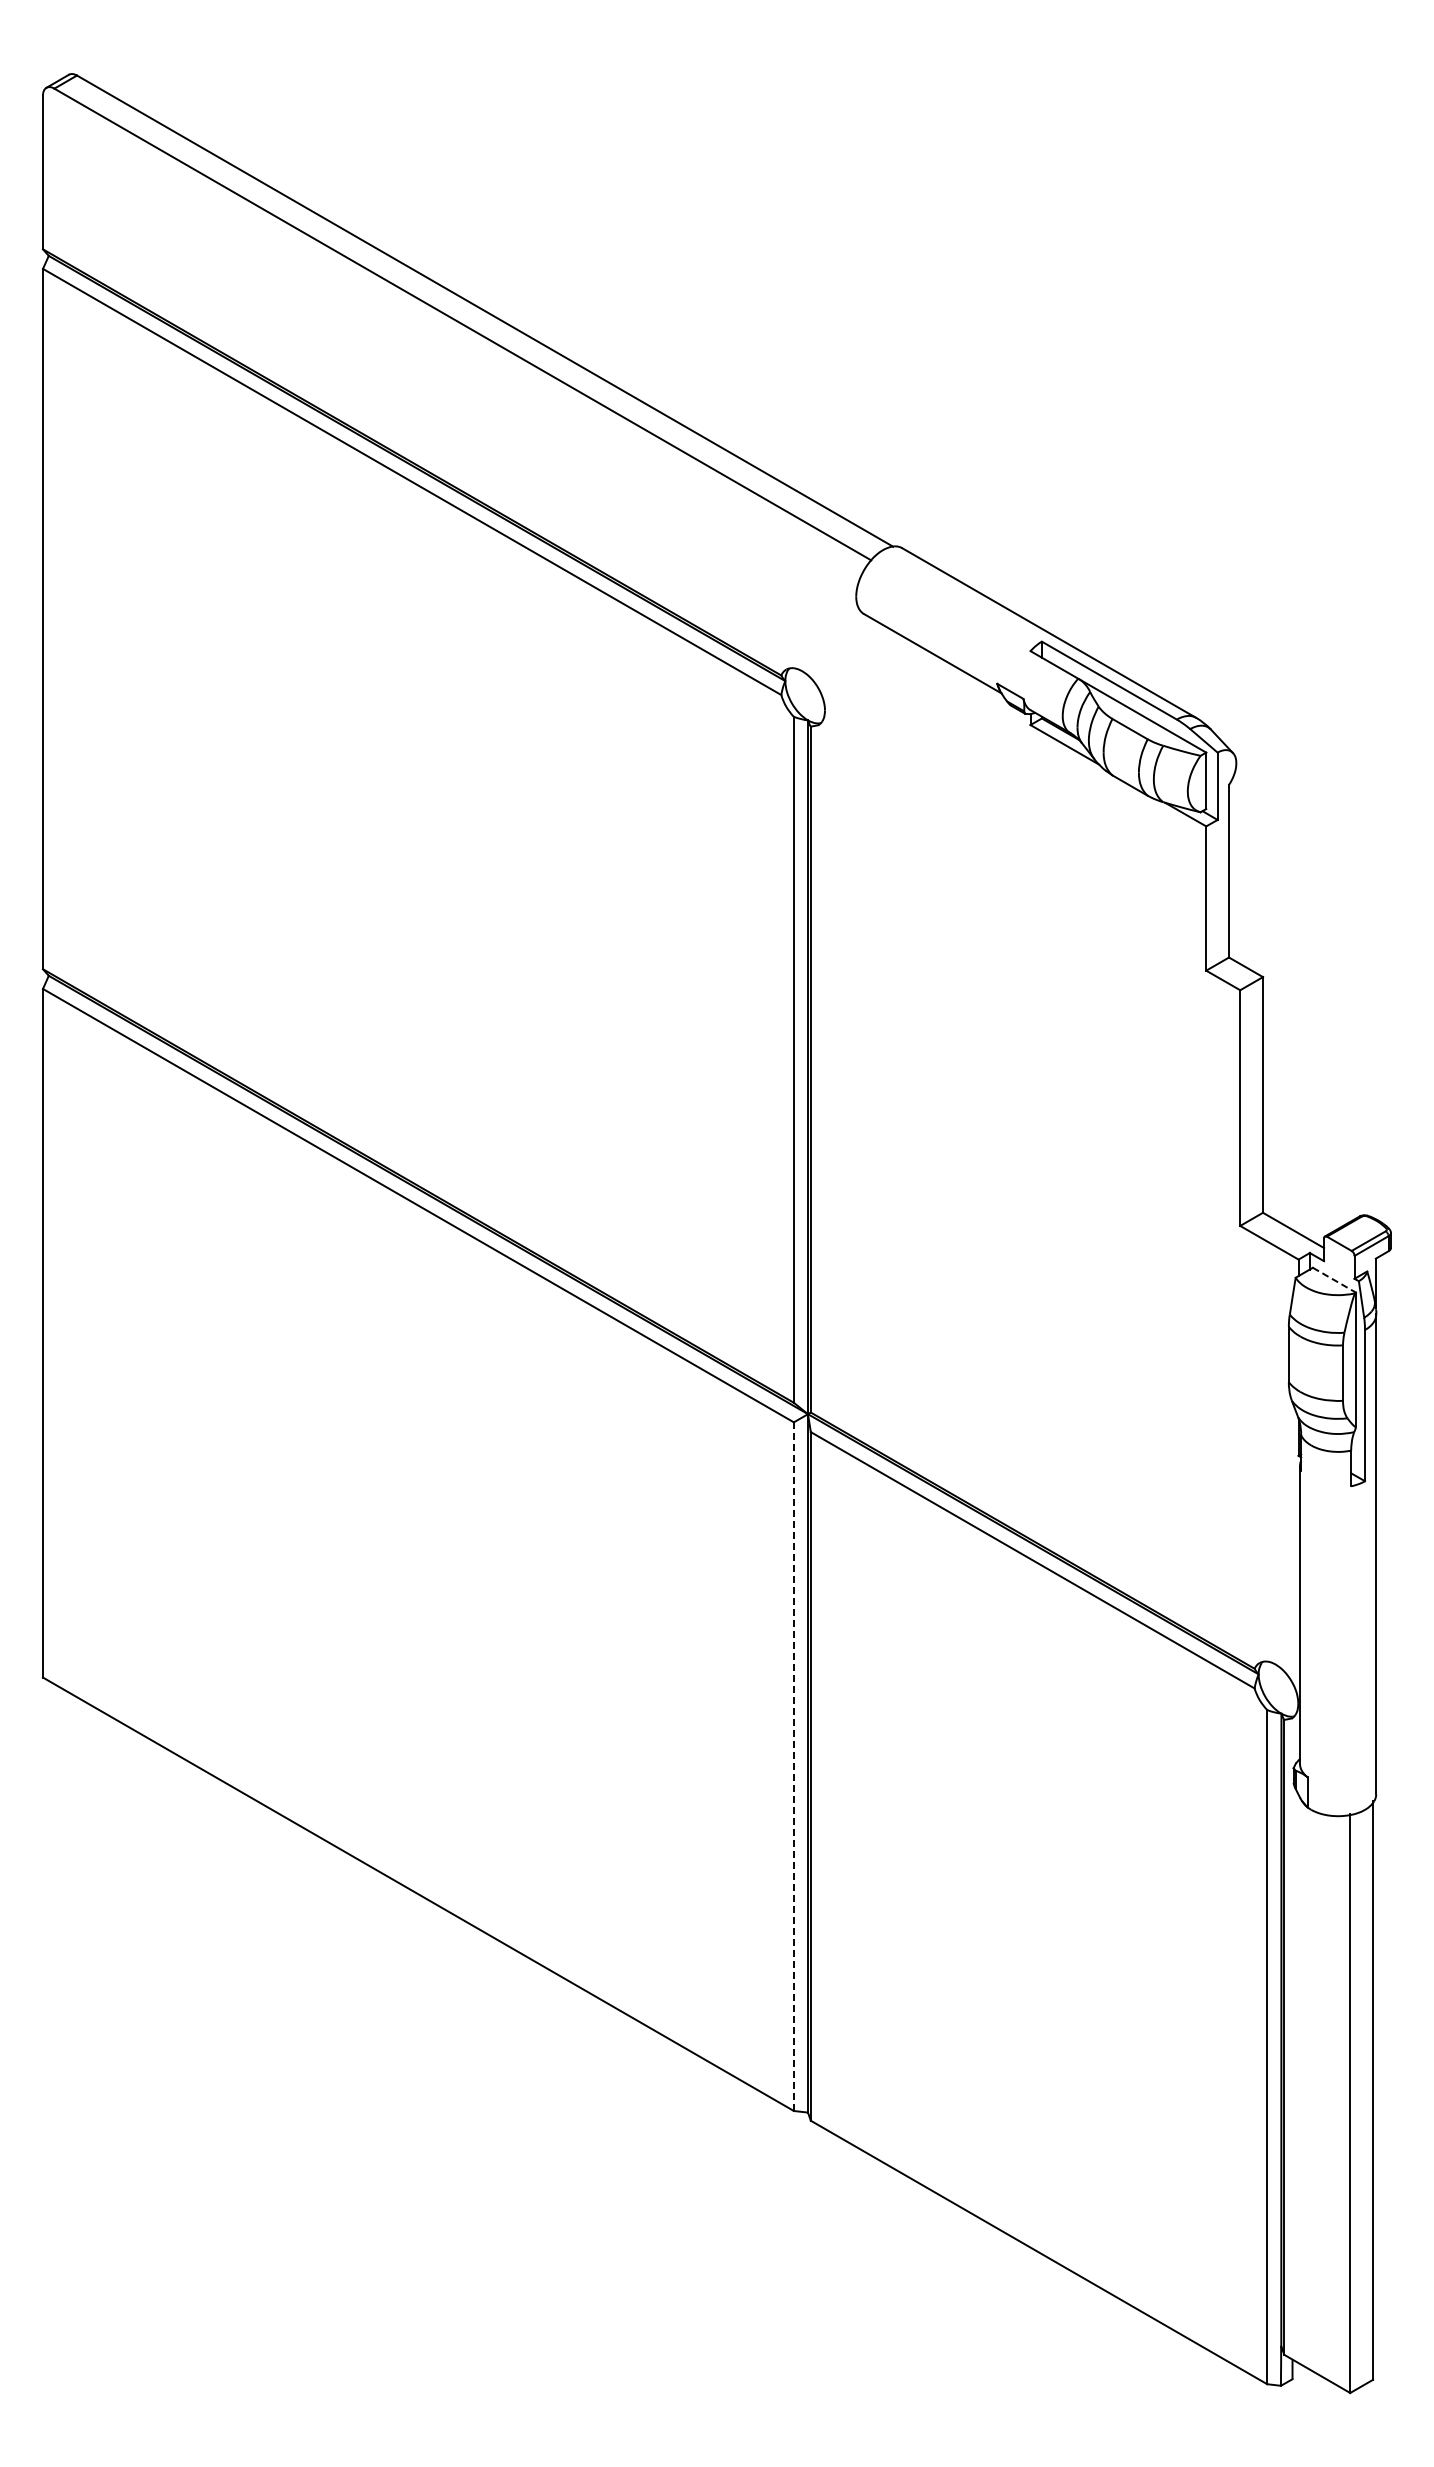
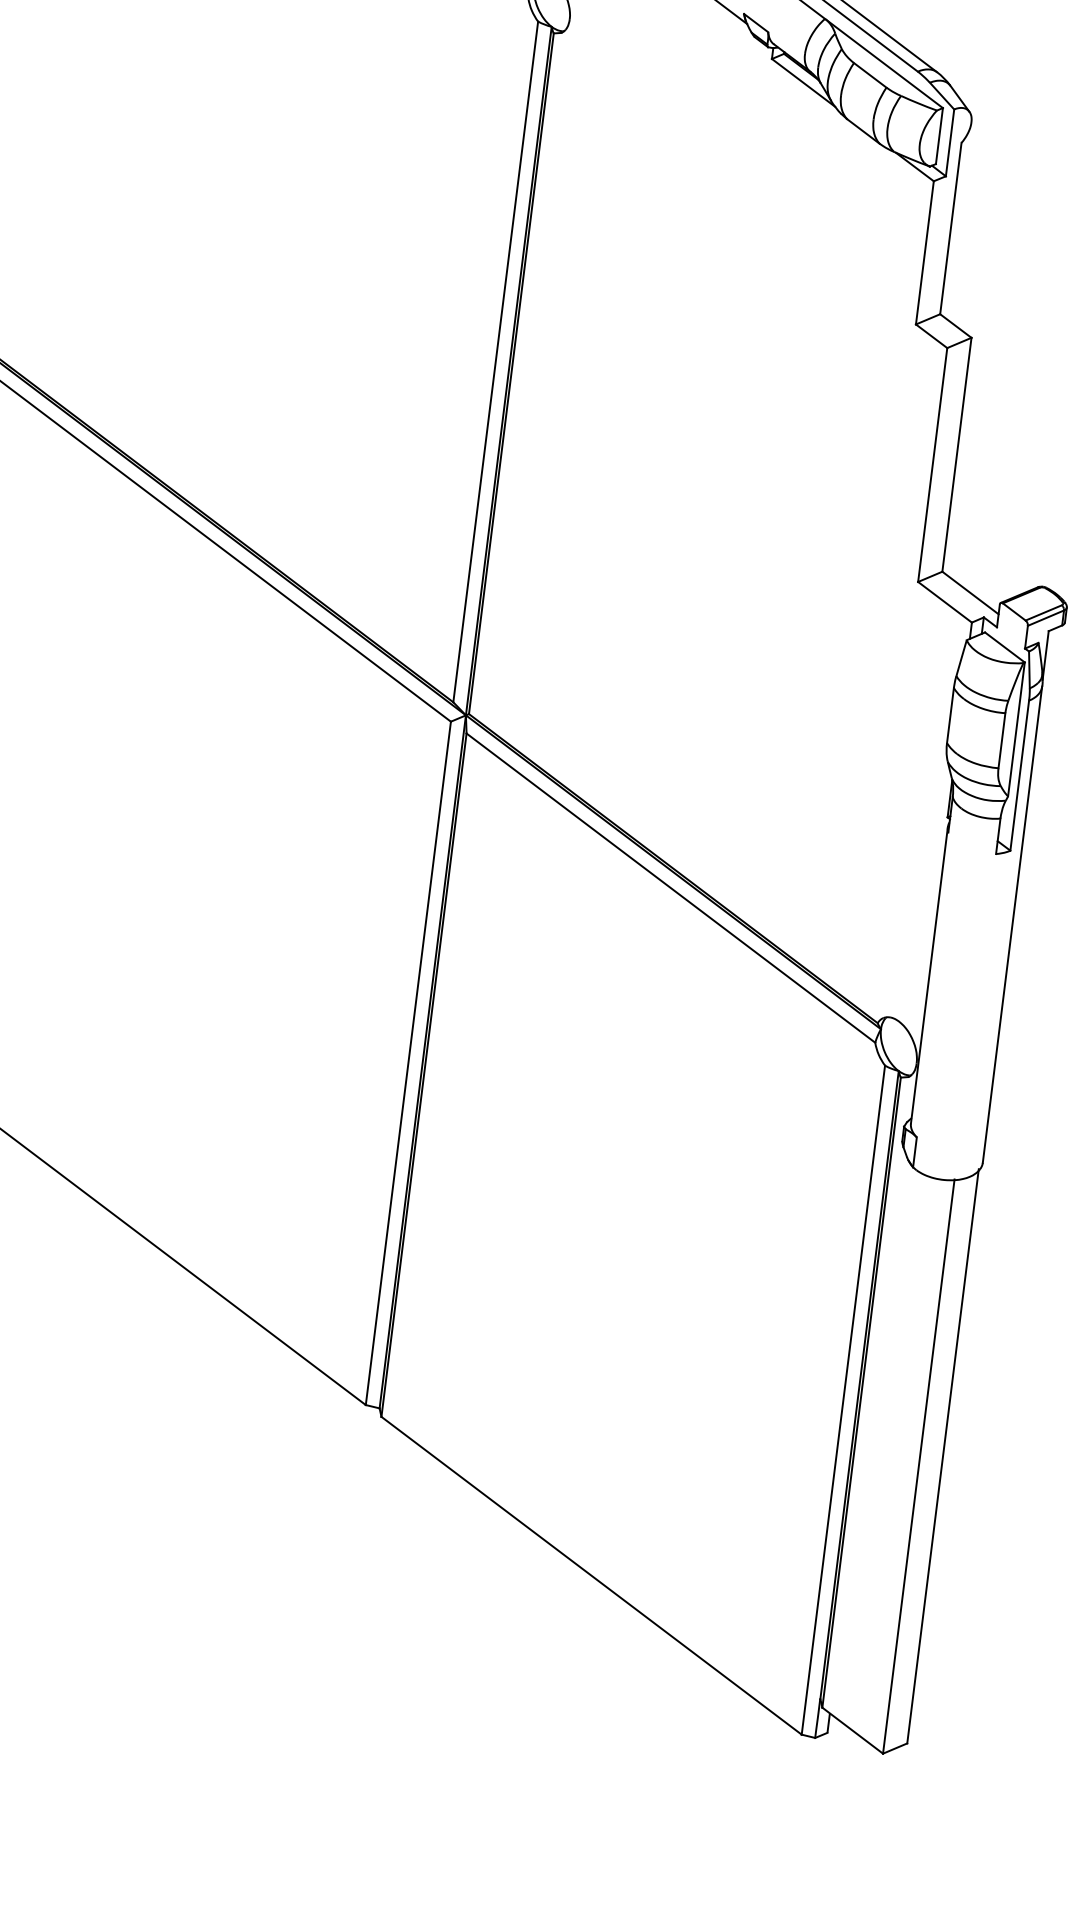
line: (1334, 1280) -> (1004, 647), dashed -> solid
line: (793, 1767) -> (407, 1064), dashed -> solid

